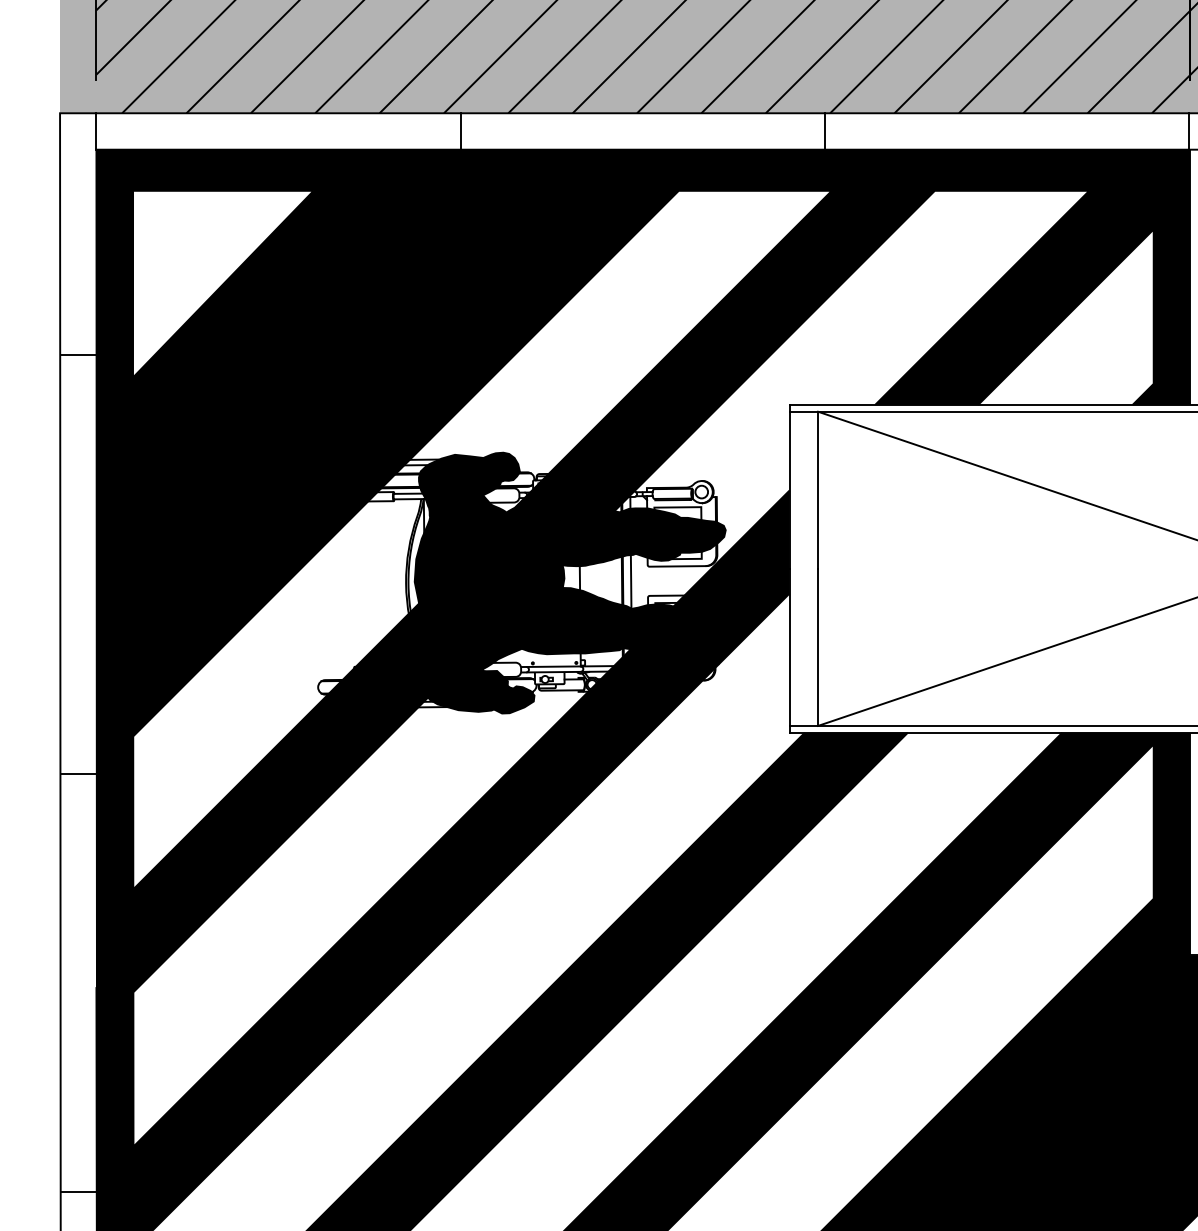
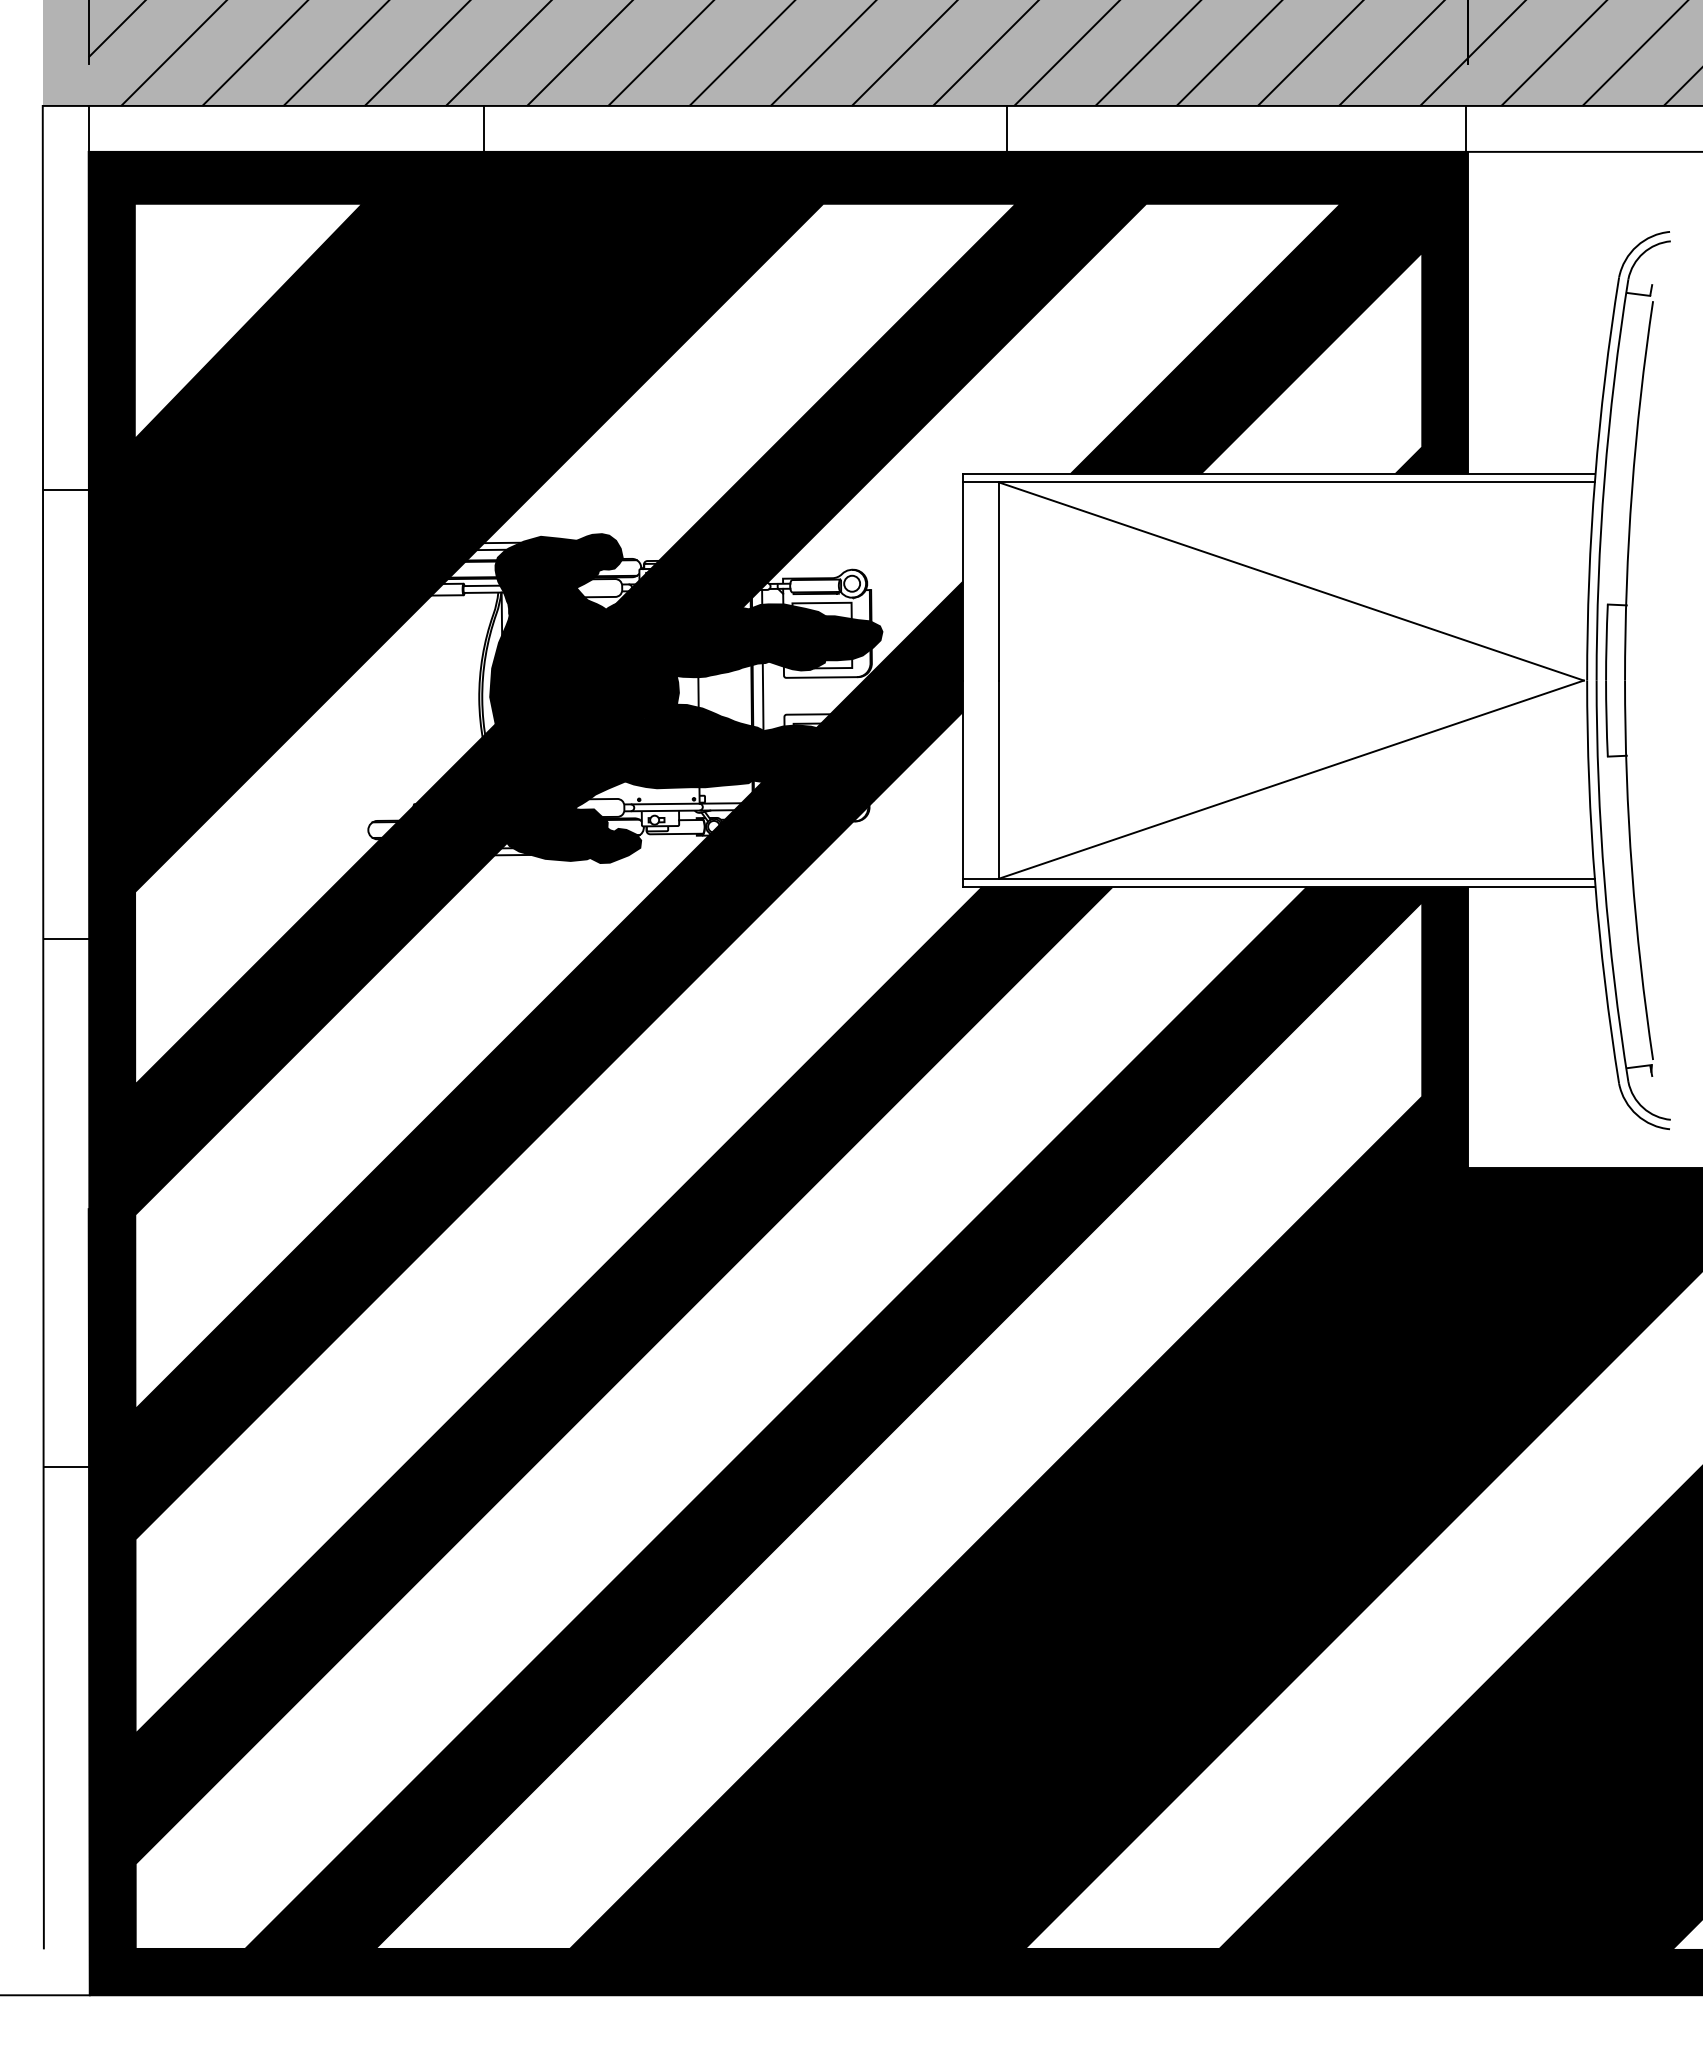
line: (460, 131) -> (483, 128), moved
line: (78, 354) -> (66, 489), moved

